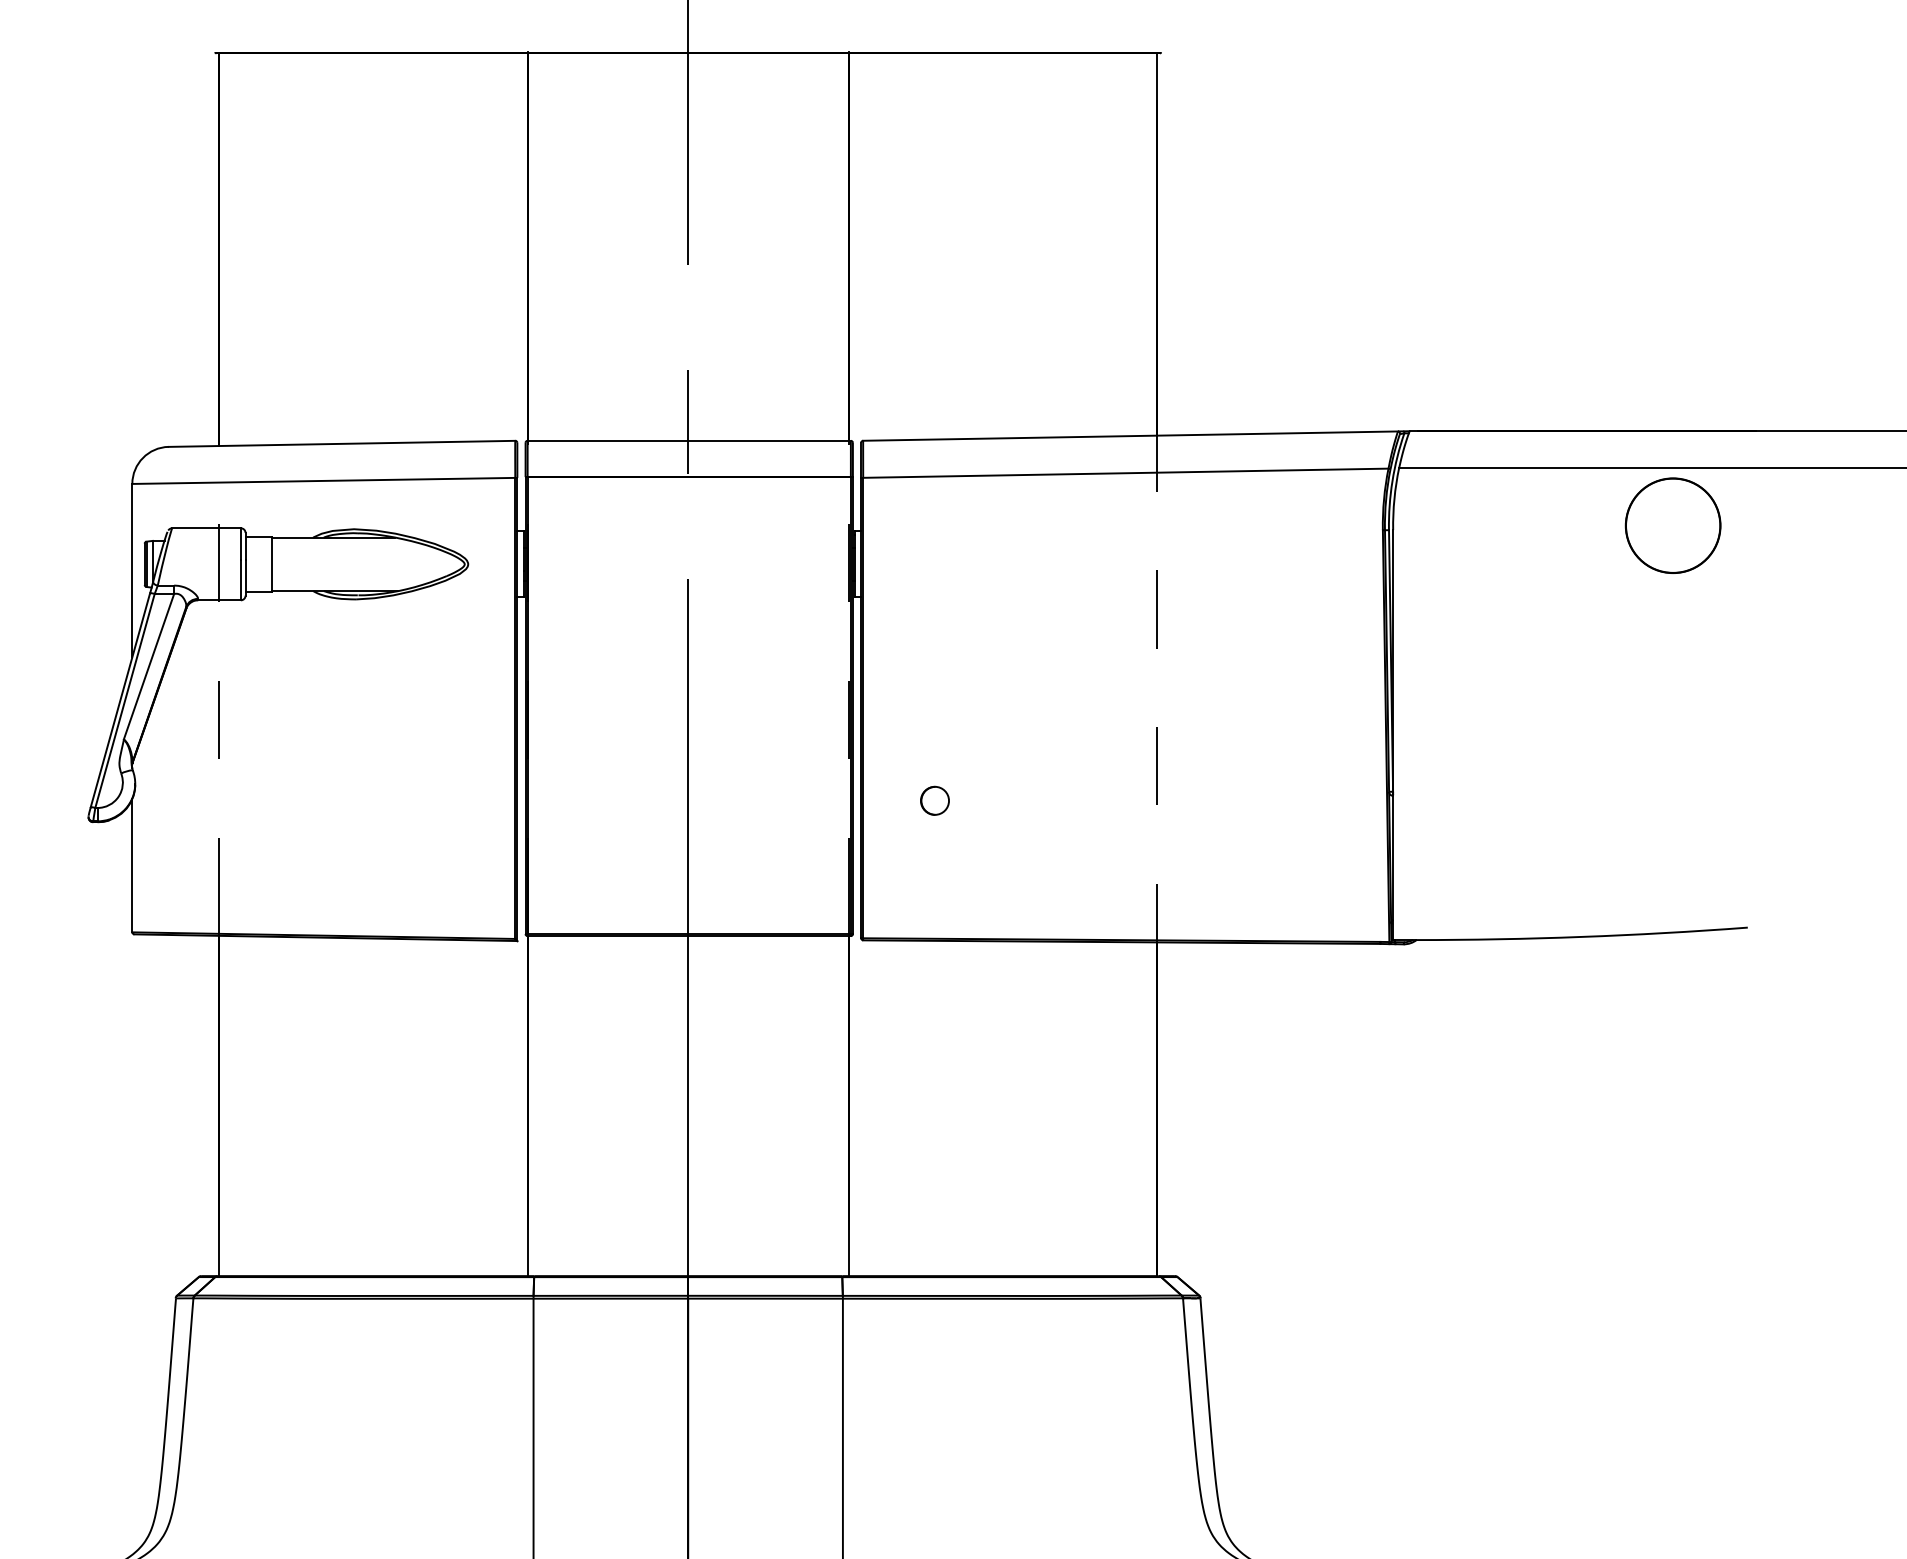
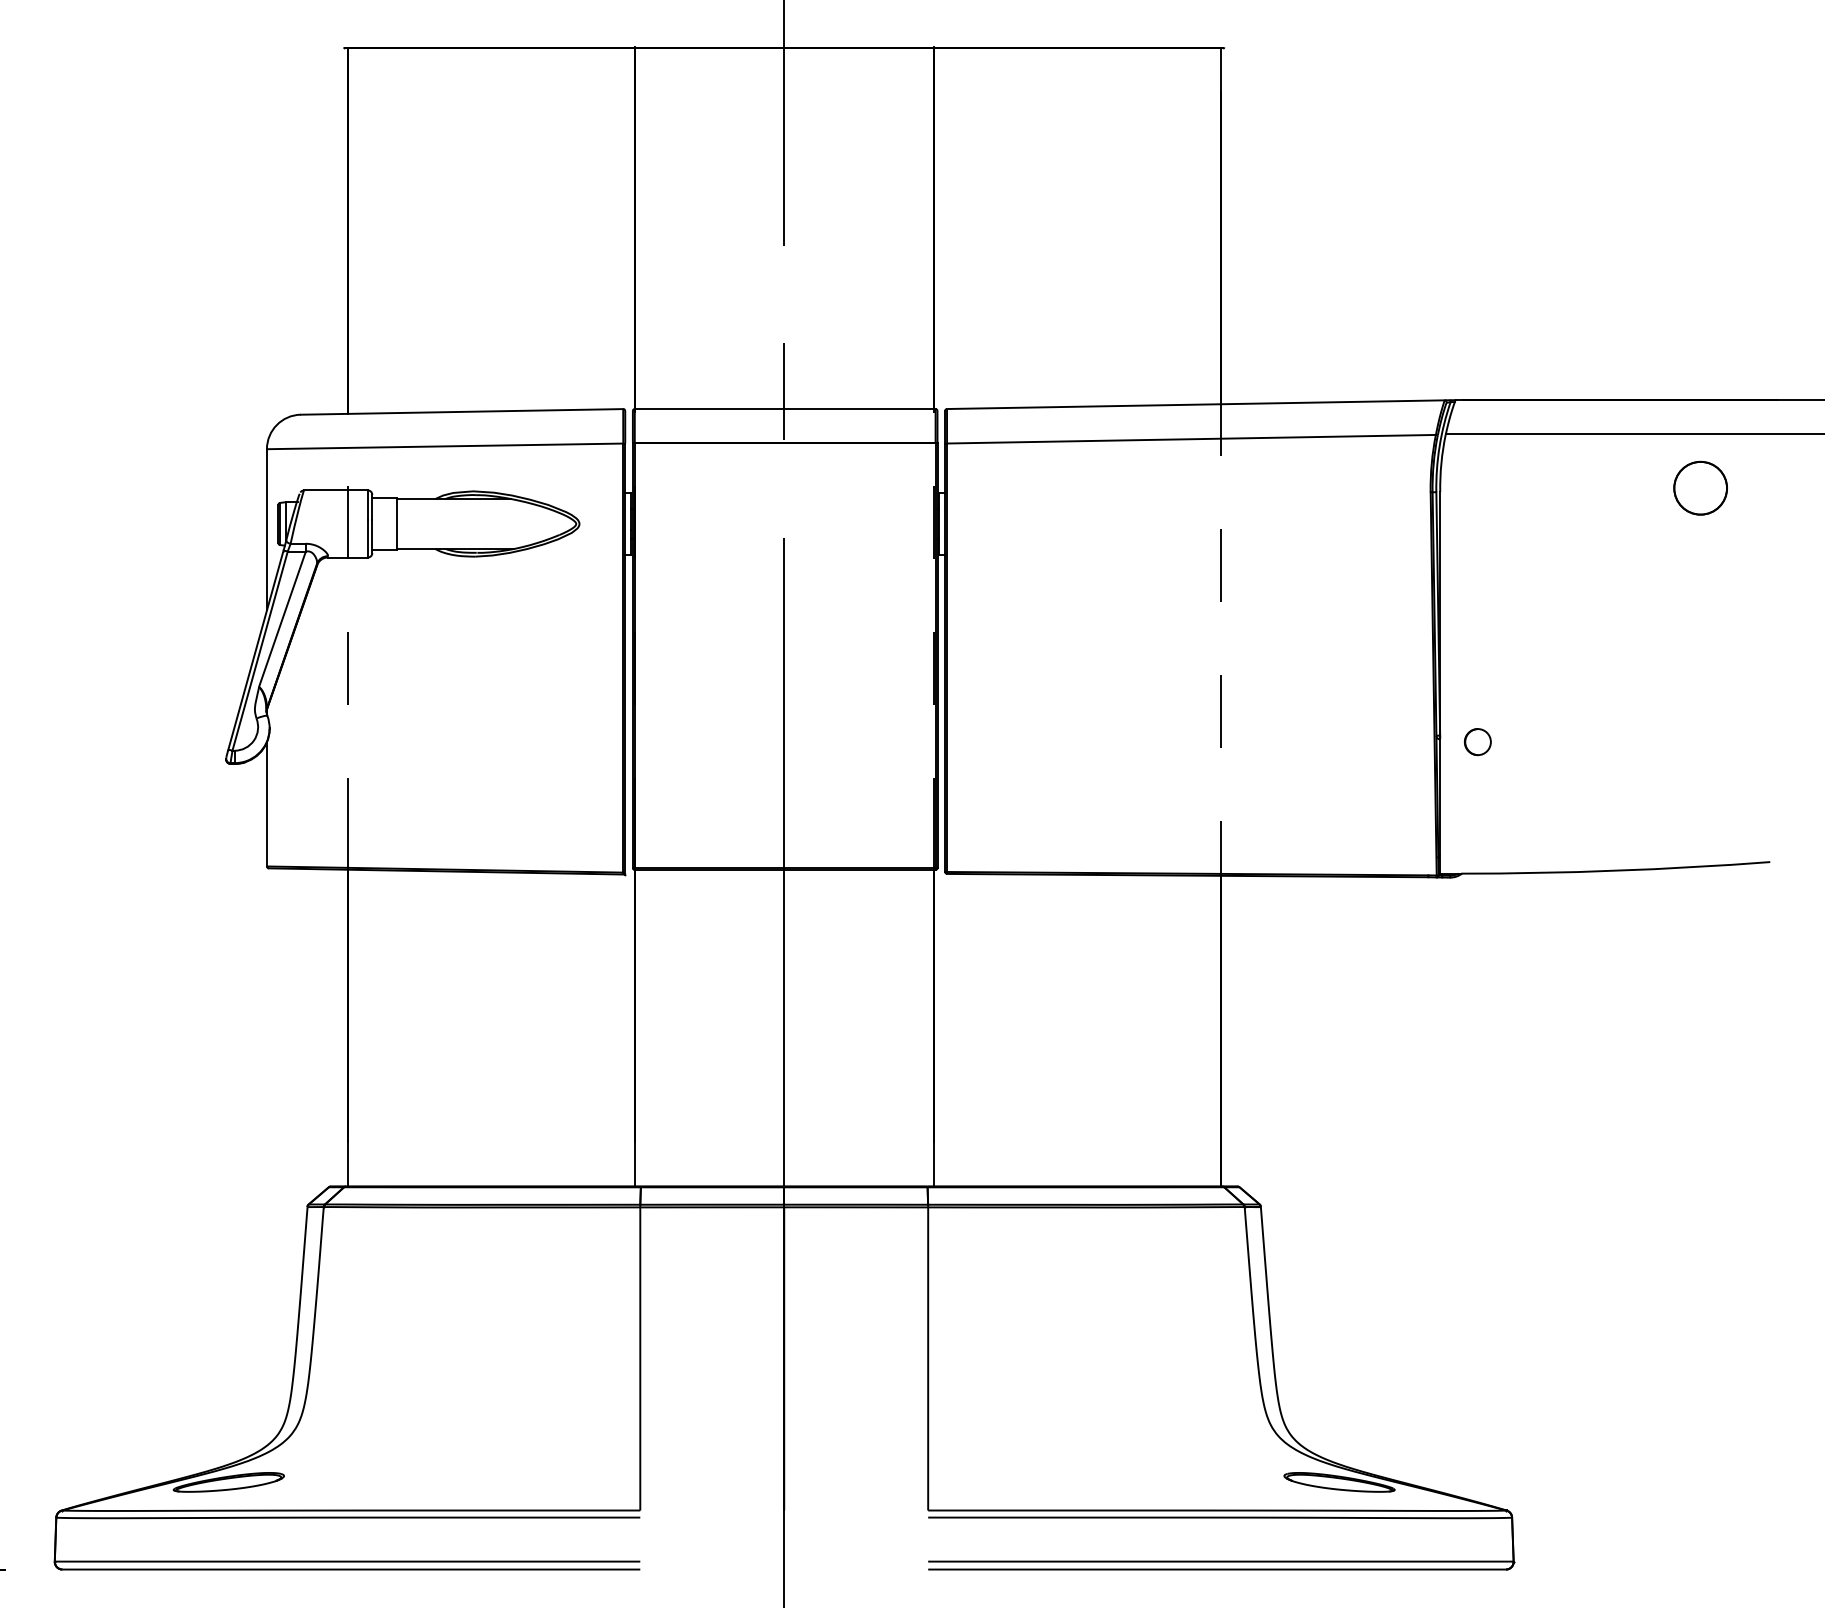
circle: (1672, 526) -> (1700, 488), size x0.6
circle: (934, 801) -> (1477, 742), moved

